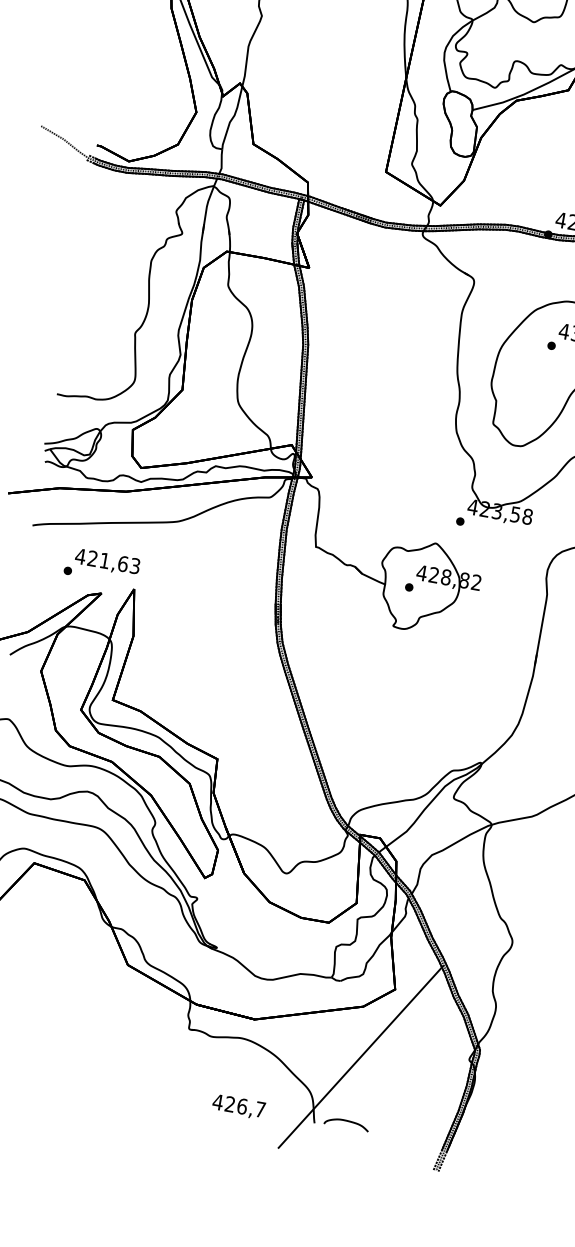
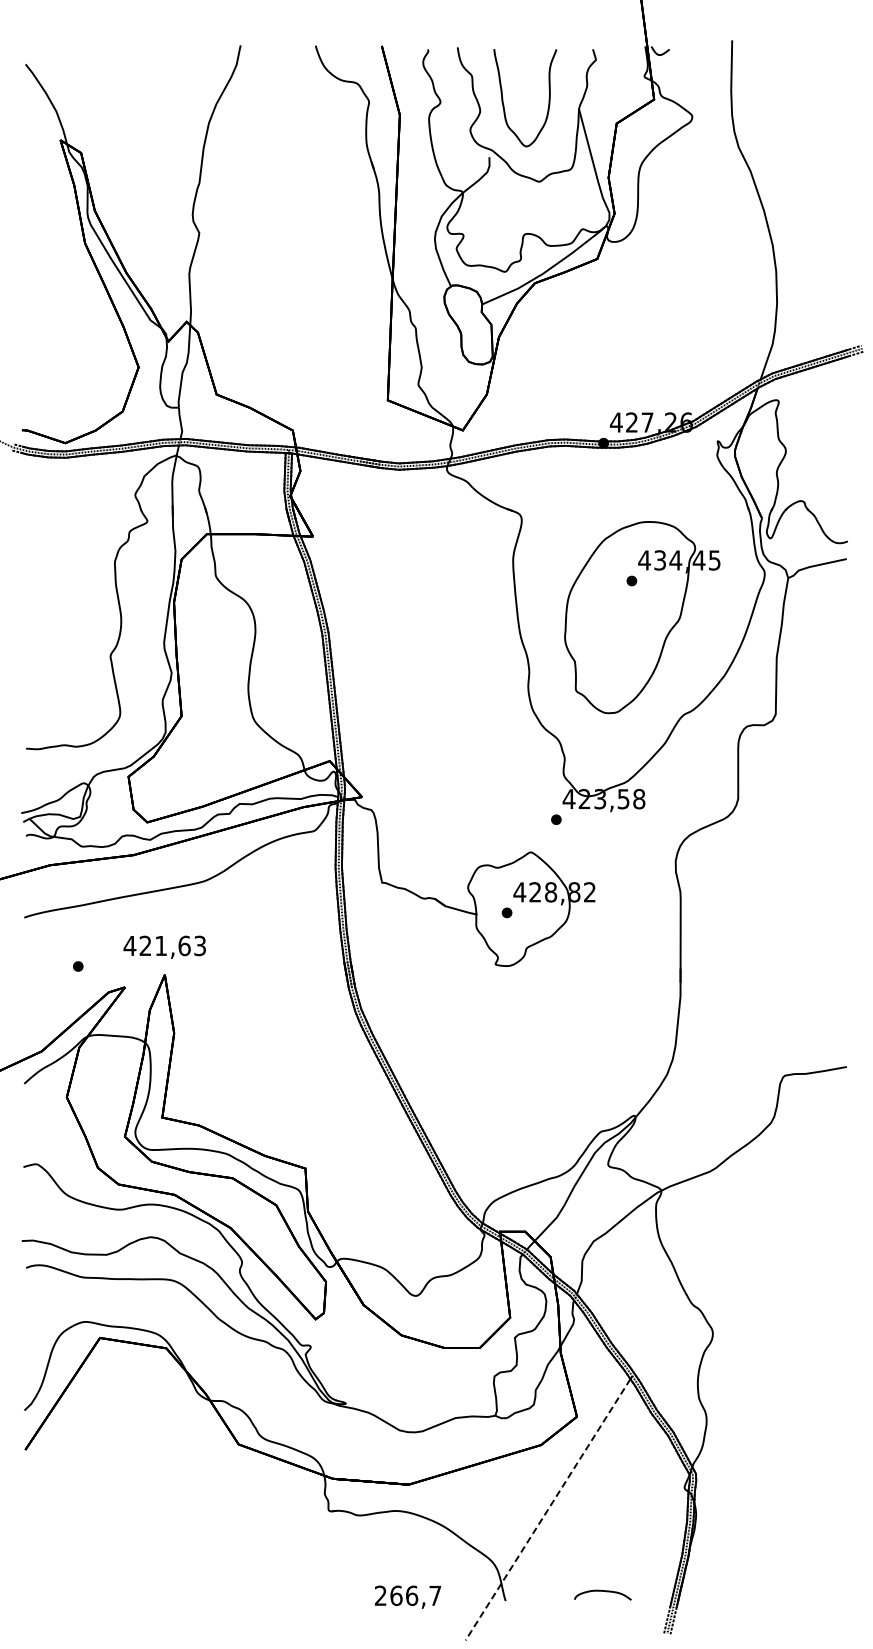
text: (107, 561) -> (164, 946), moved
line: (359, 1058) -> (547, 1510), solid -> dashed
text: (224, 1103) -> (388, 1595), 426,7 -> 266,7
curve: (346, 1121) -> (602, 1591), moved

